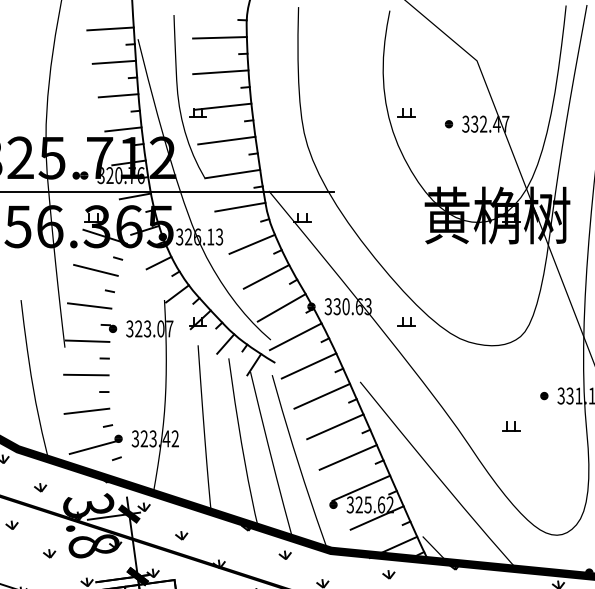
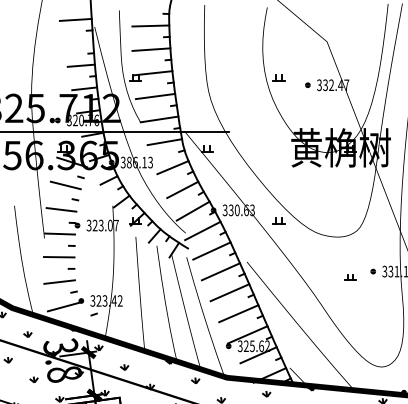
line: (114, 61) -> (78, 42), removed
text: (187, 236) -> (128, 162), 326.13 -> 386.13
part: (511, 426) -> (350, 277), moved
line: (115, 458) -> (93, 314), moved

